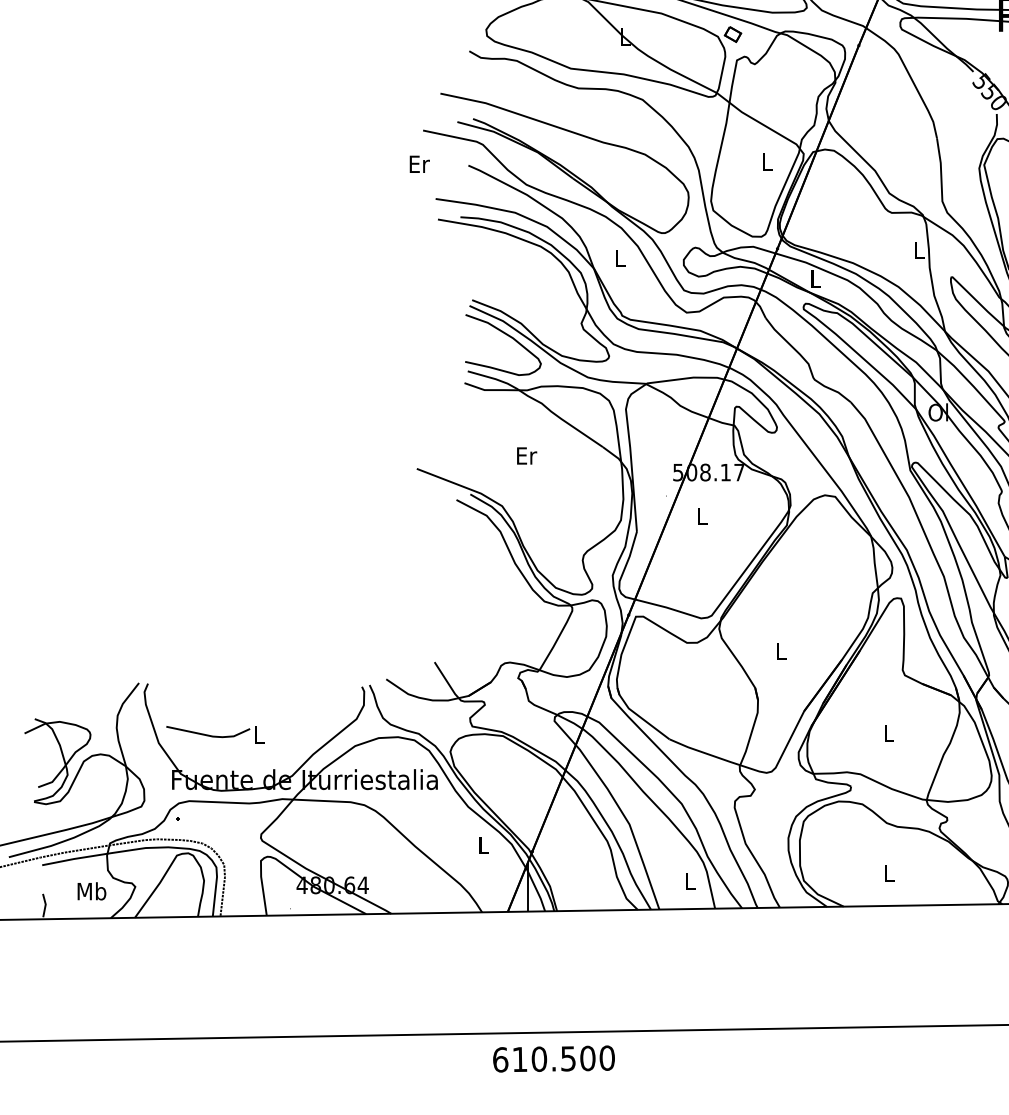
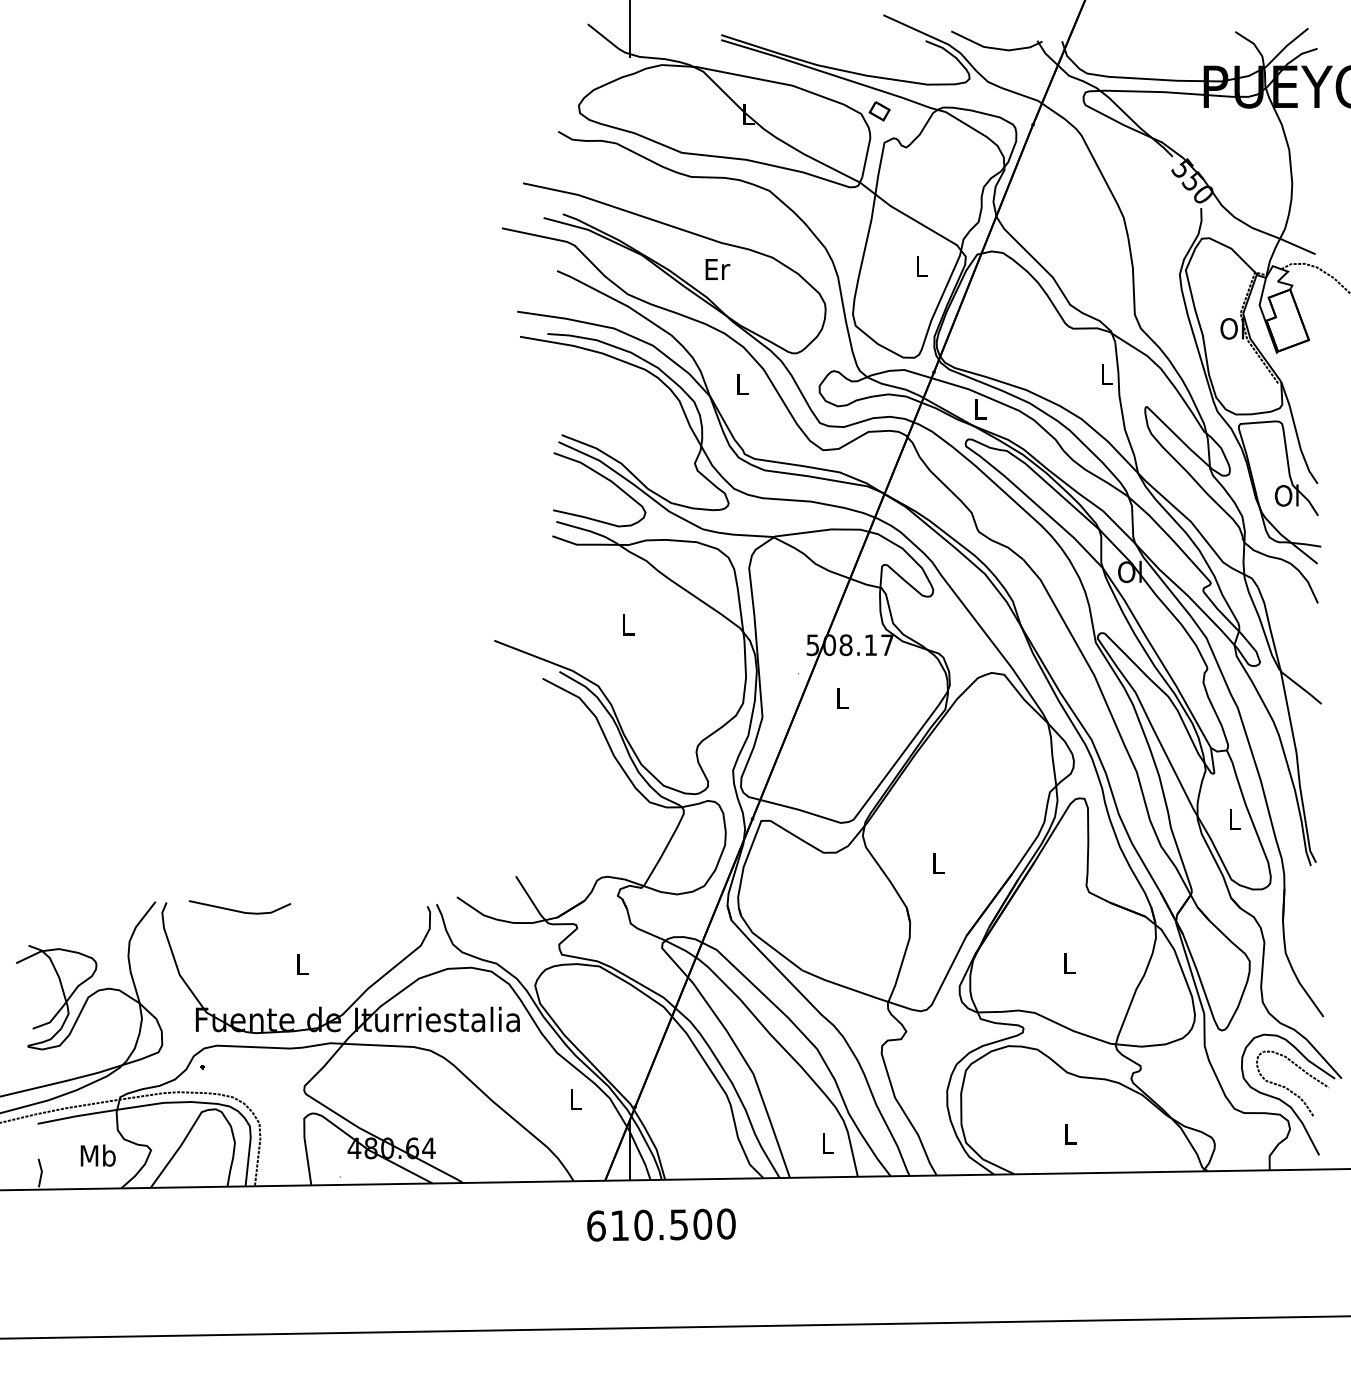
text: (419, 164) -> (717, 269), moved
text: (526, 455) -> (628, 624), Er -> L
line: (207, 734) -> (239, 910), moved
text: (554, 1058) -> (661, 1224), moved

